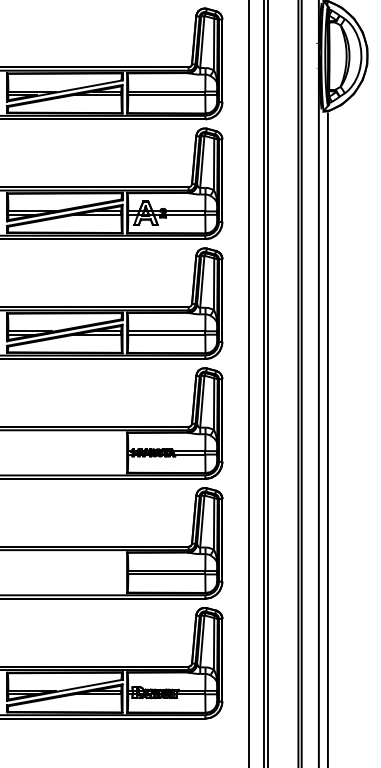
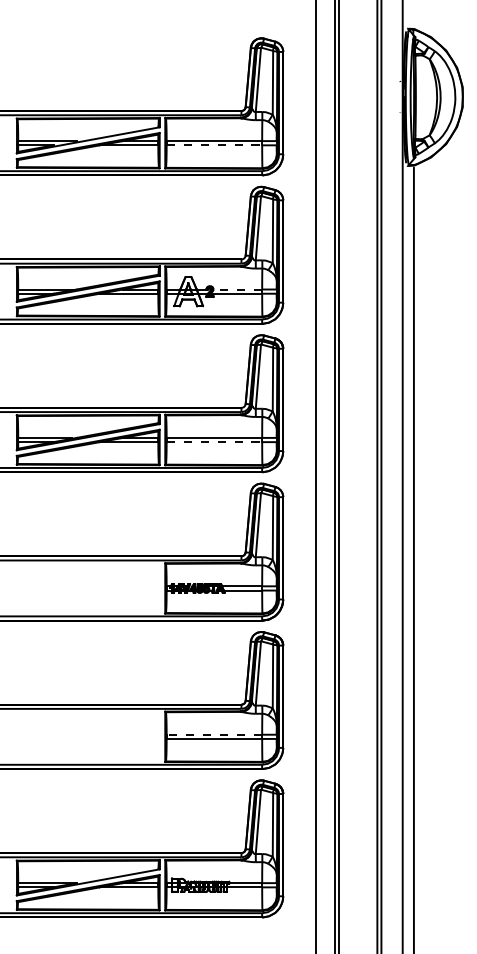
line: (166, 95) -> (214, 145), solid -> dashed
line: (185, 211) -> (237, 289), solid -> dashed
line: (166, 334) -> (214, 442), solid -> dashed
line: (166, 570) -> (214, 734), solid -> dashed

